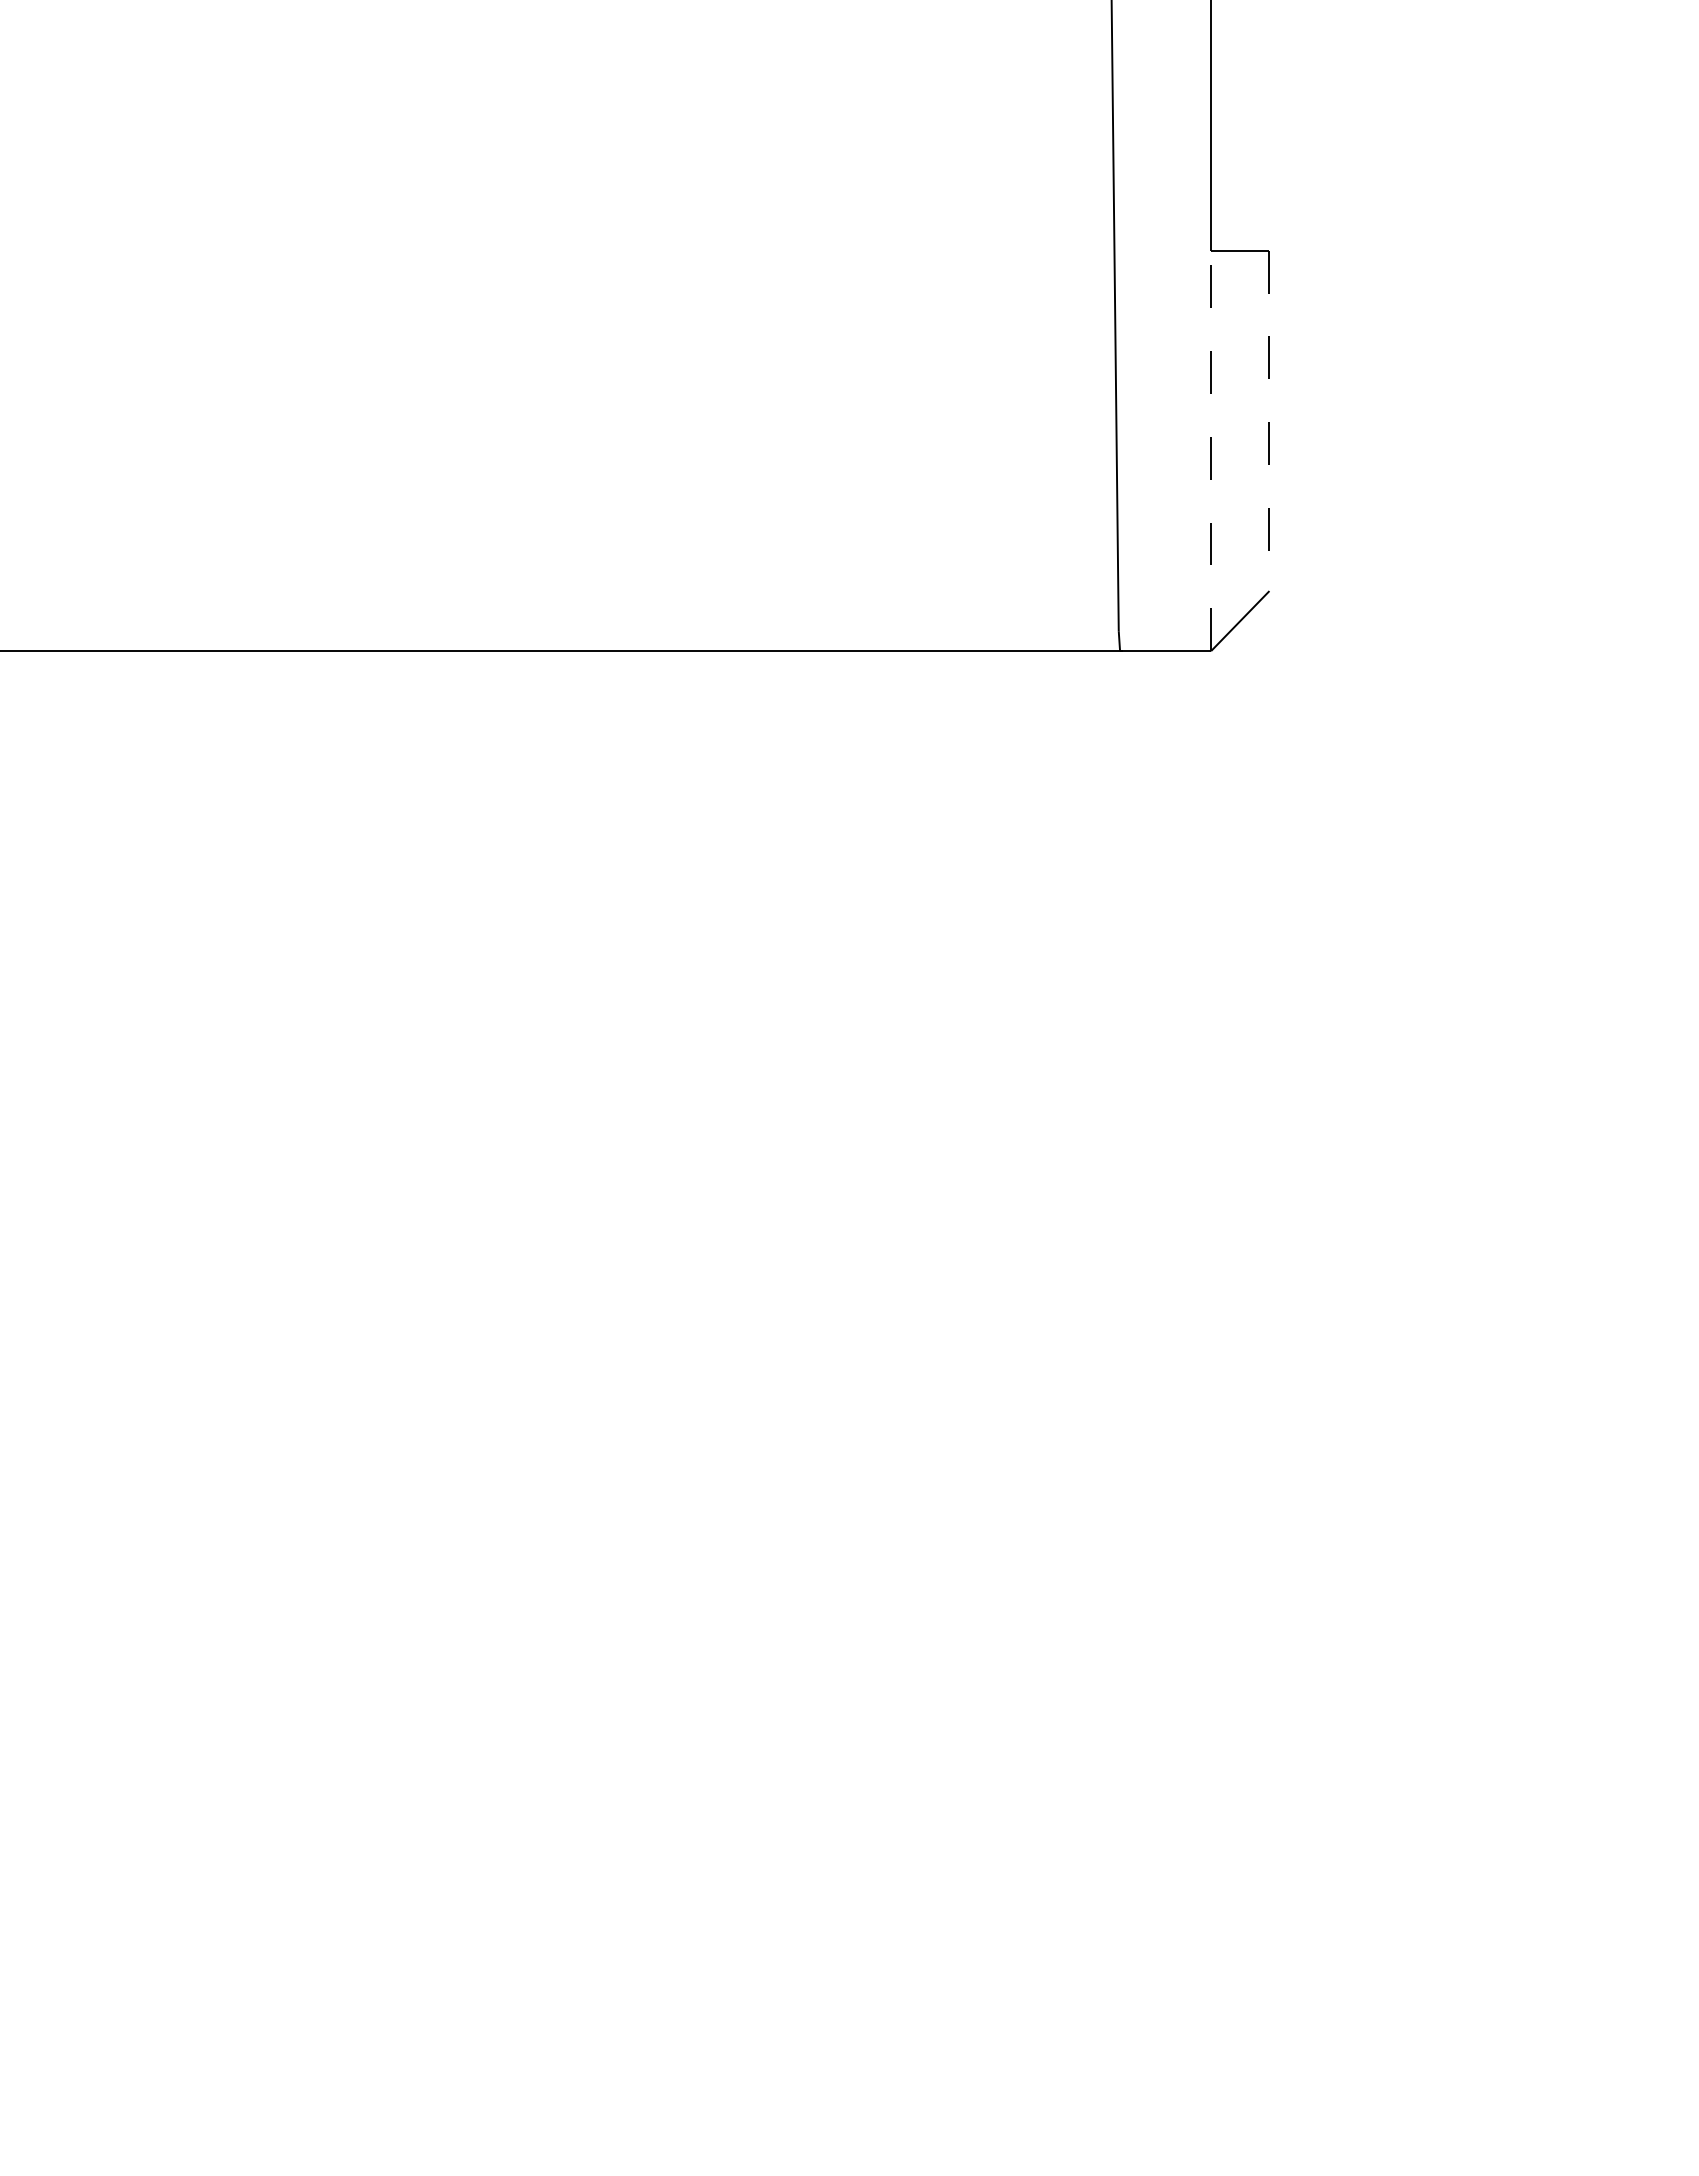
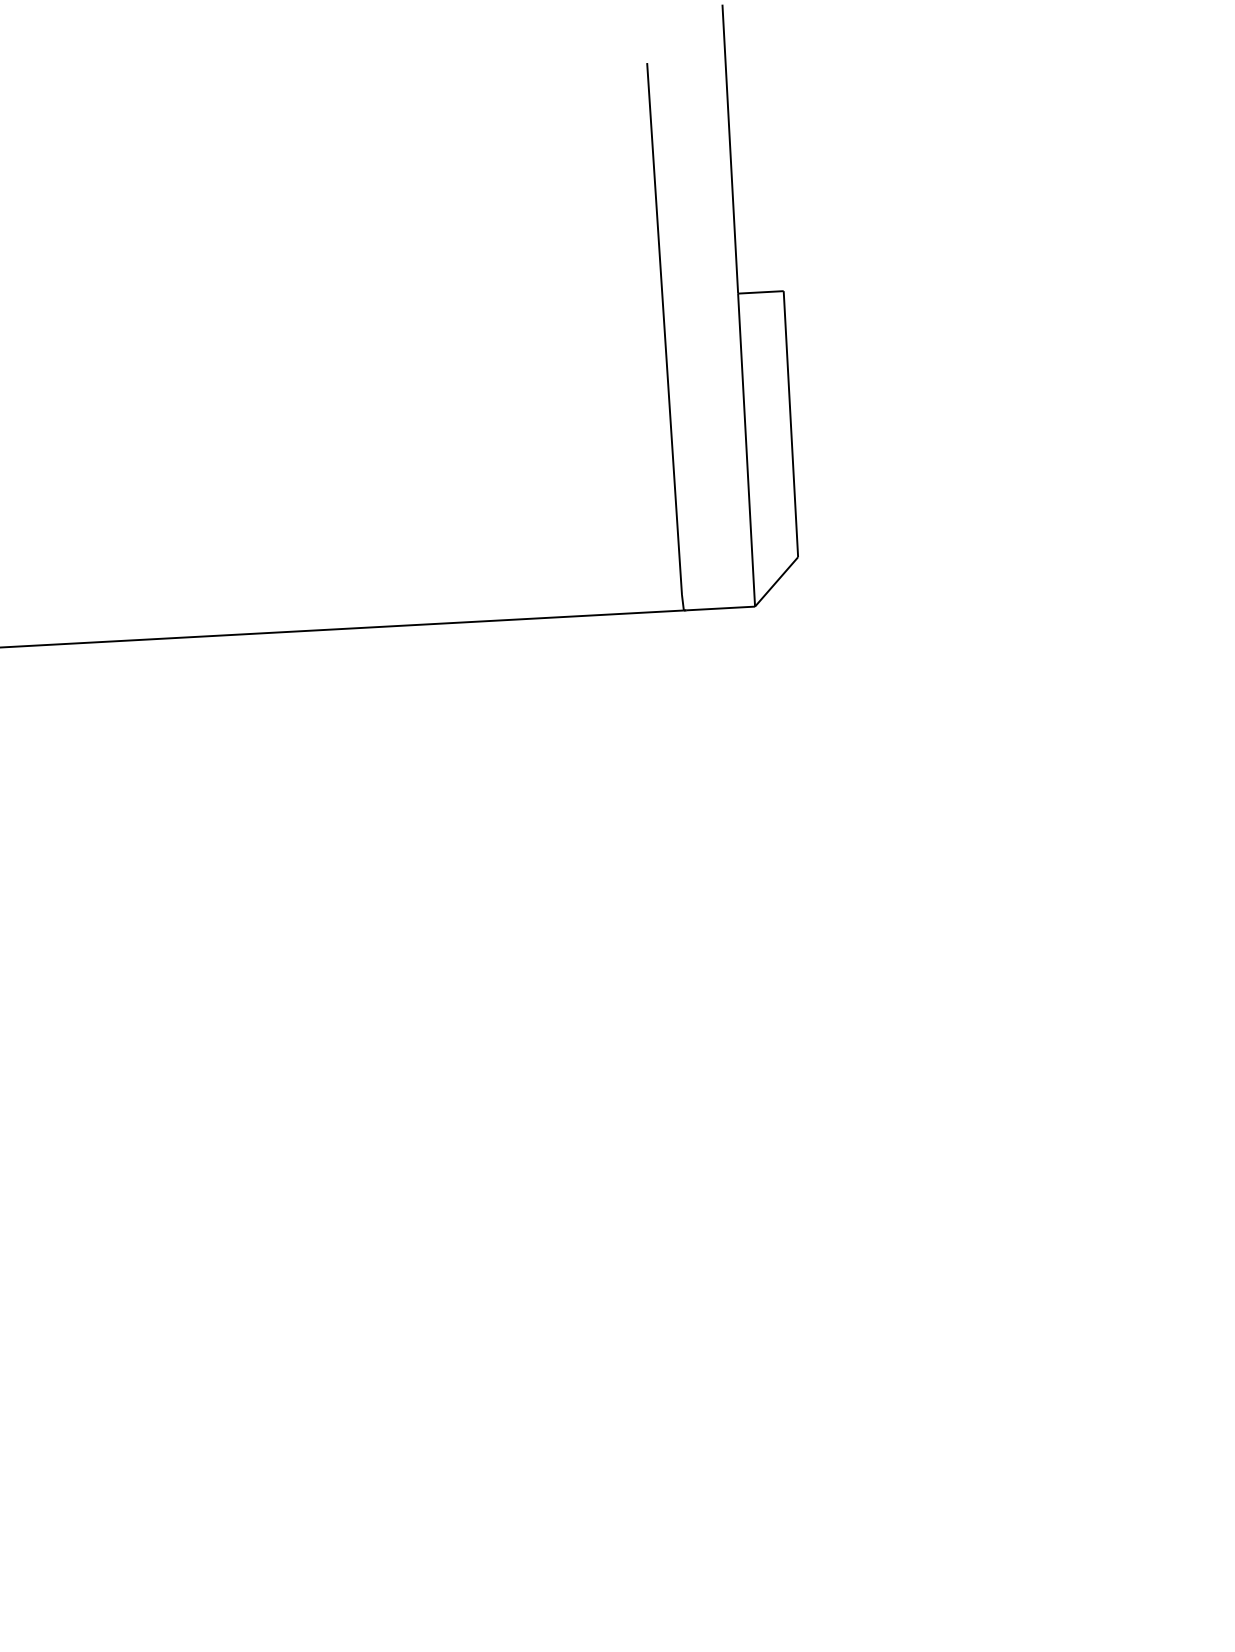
line: (1269, 421) -> (790, 424), dashed -> solid
line: (1211, 450) -> (746, 449), dashed -> solid

